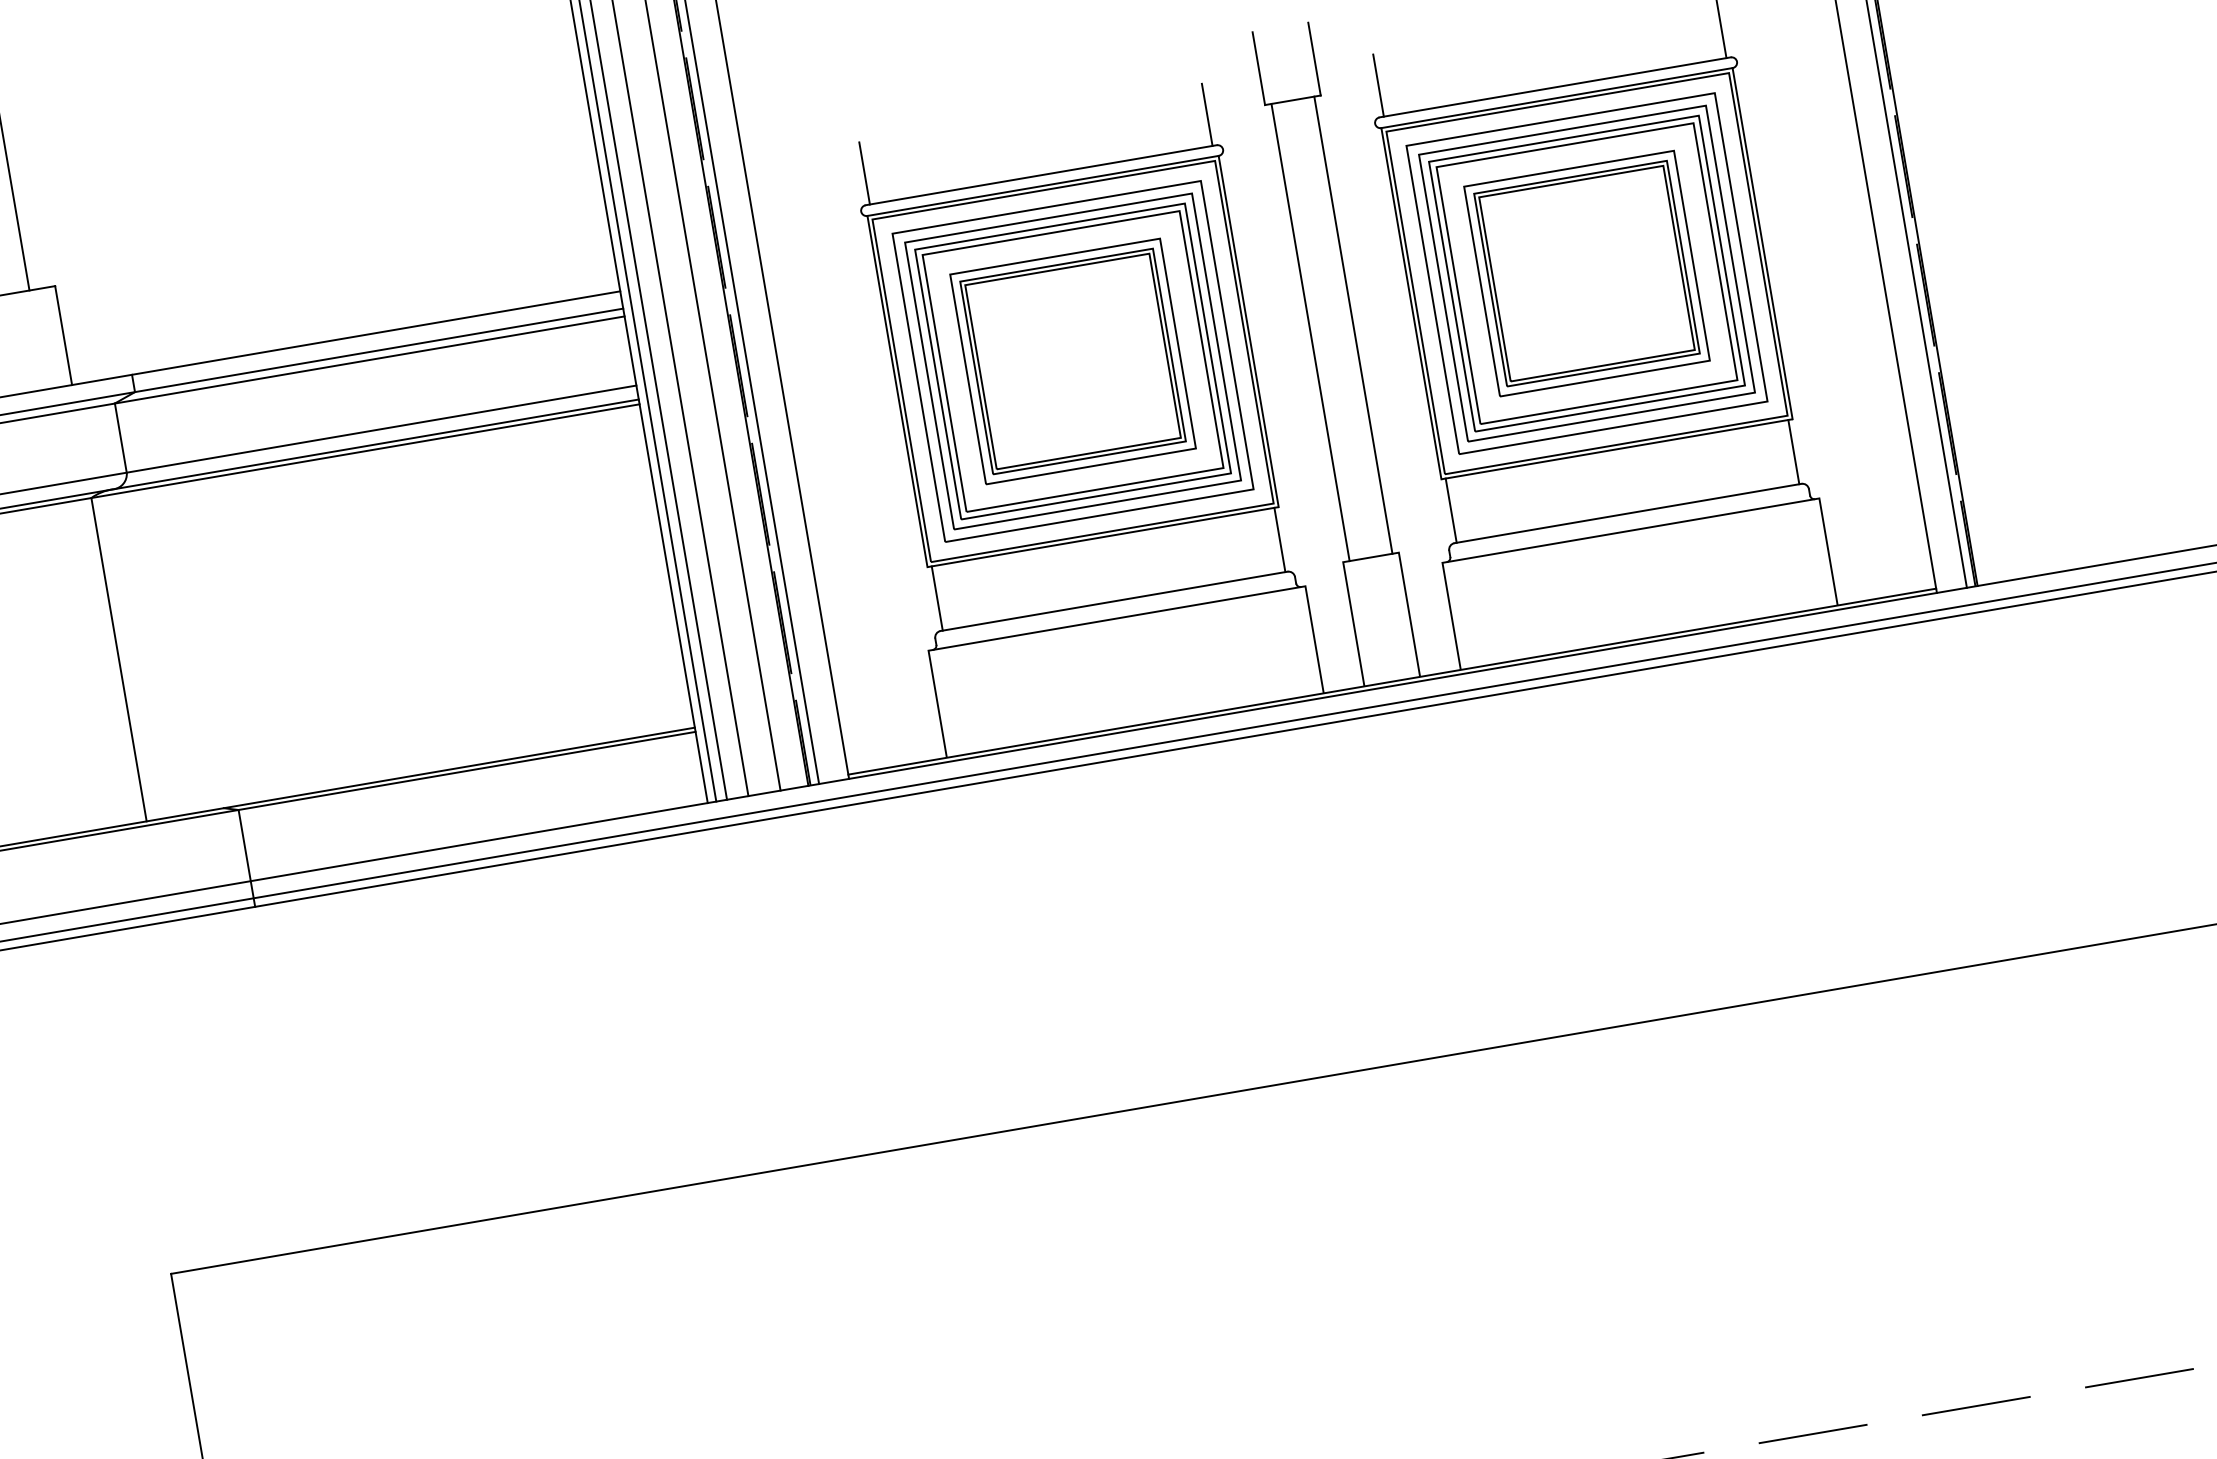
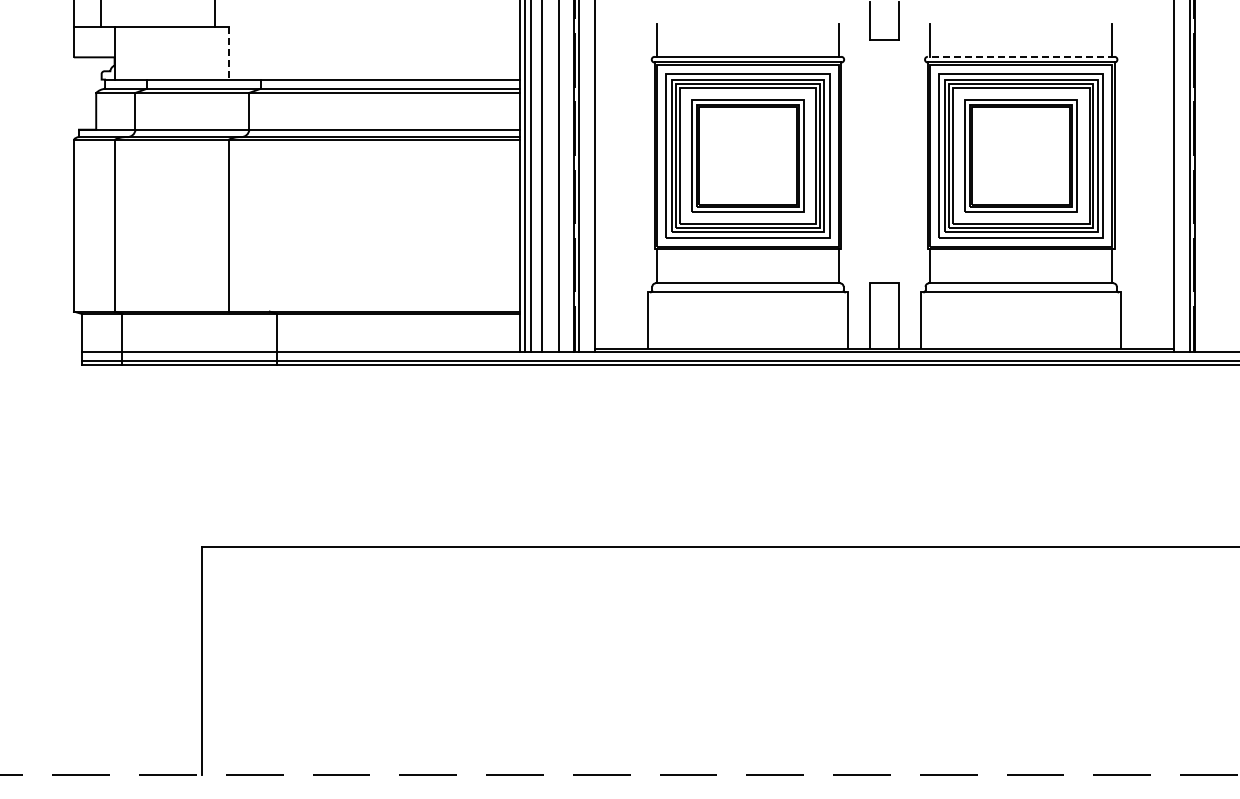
line: (1553, 87) -> (1020, 56), solid -> dashed
line: (1352, 324) -> (895, 161), removed
line: (1310, 331) -> (873, 161), removed
line: (63, 336) -> (228, 53), solid -> dashed

